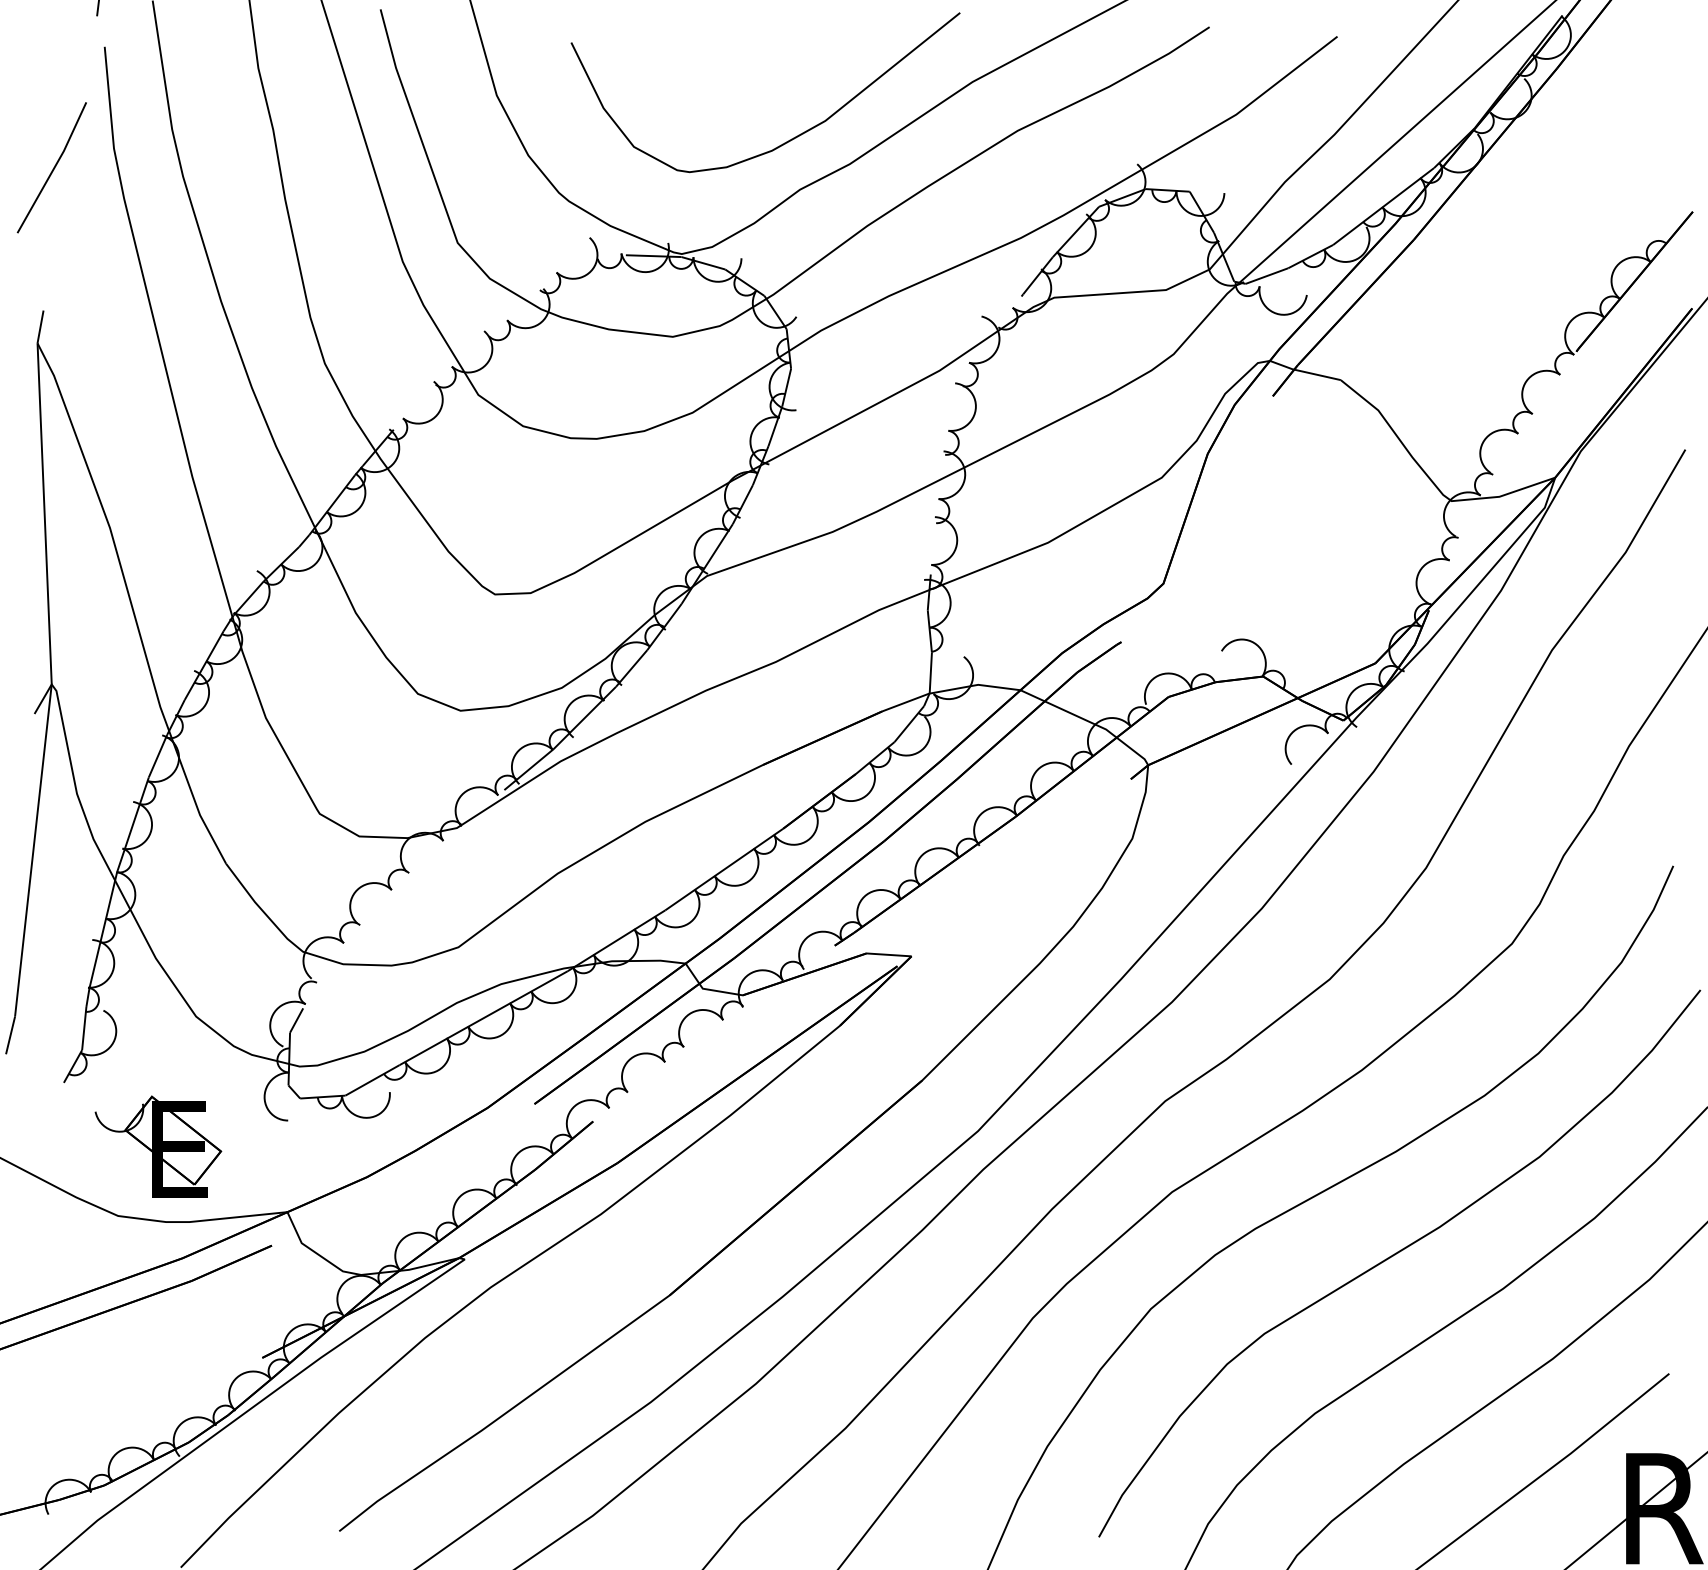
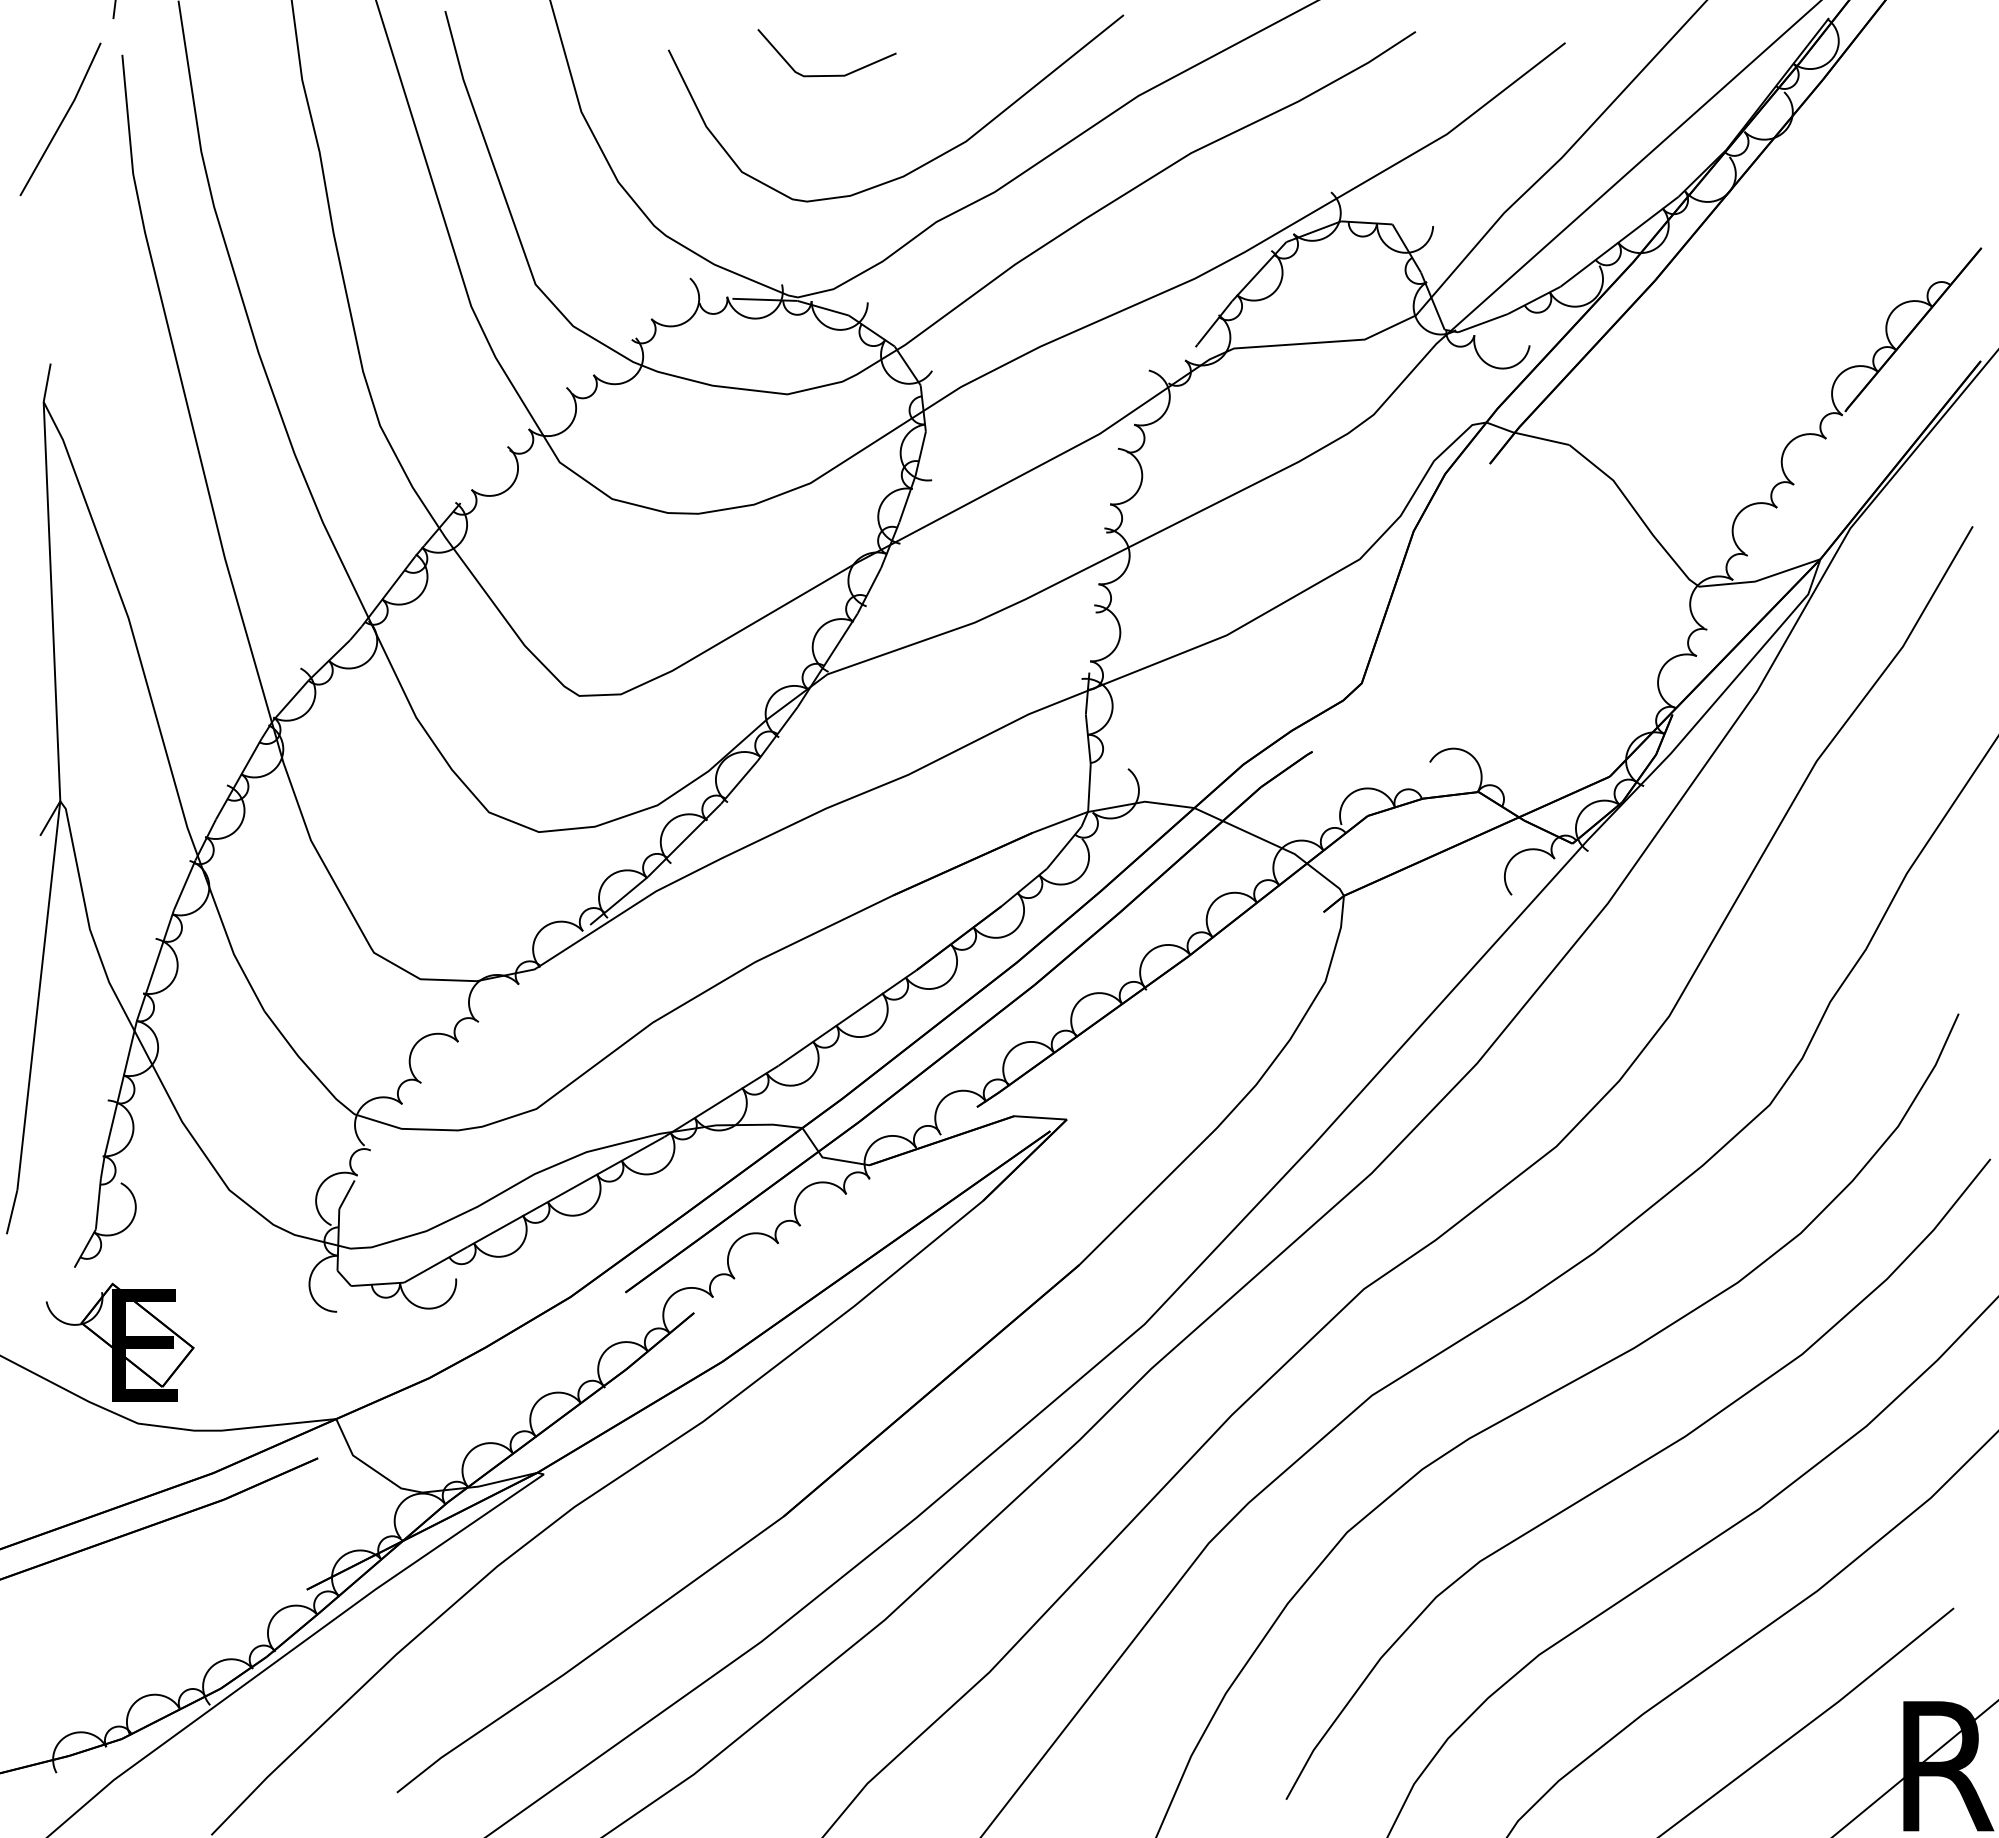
line: (706, 64) -> (826, 75), added
line: (52, 168) -> (61, 120), moved
part: (157, 1145) -> (119, 1341), moved

